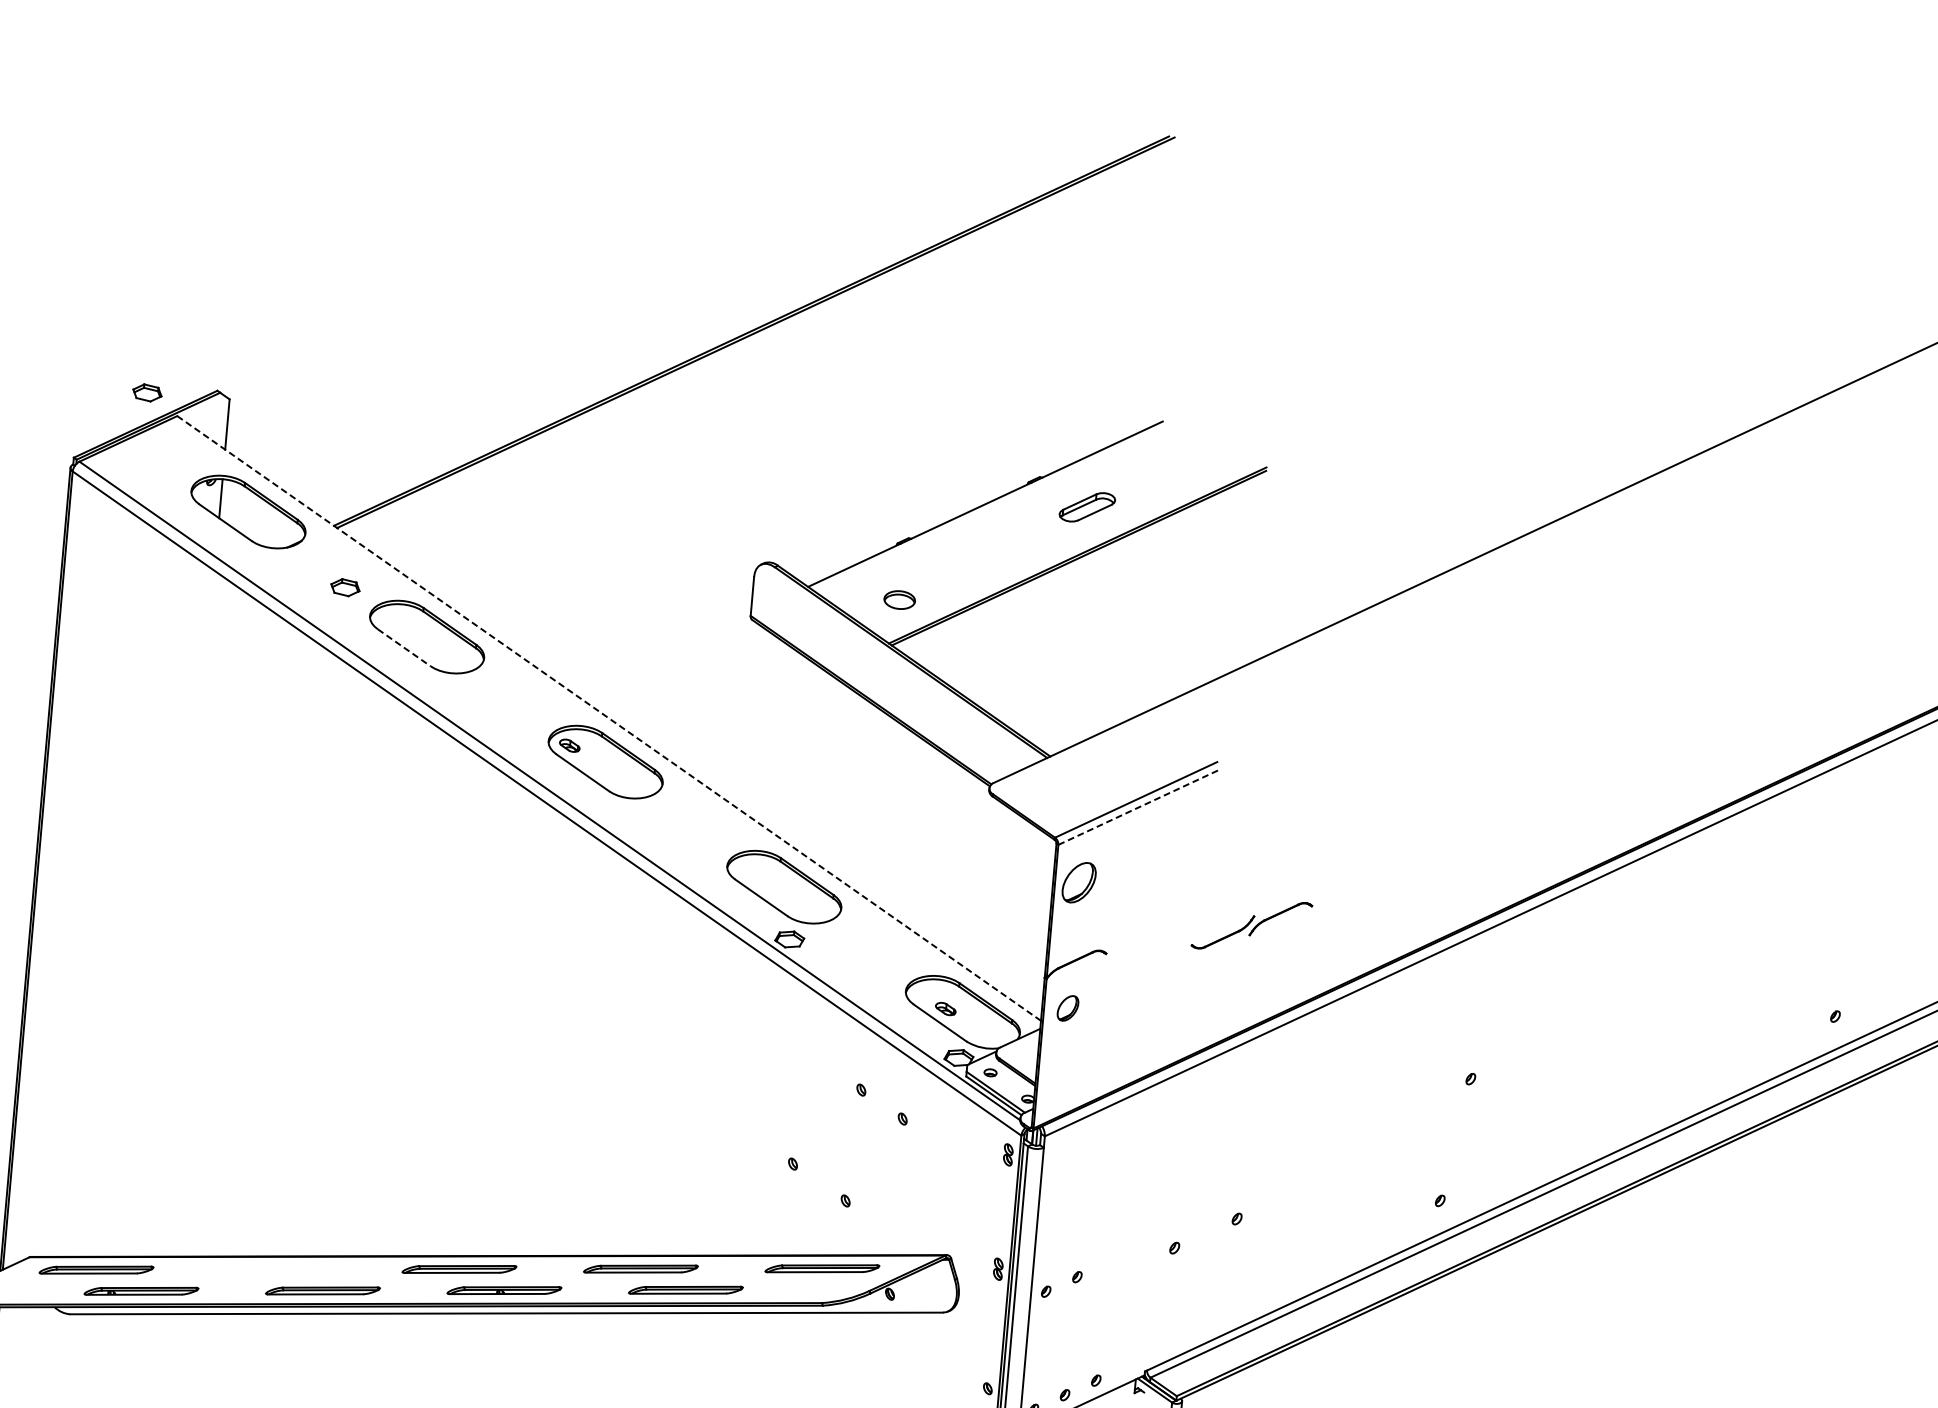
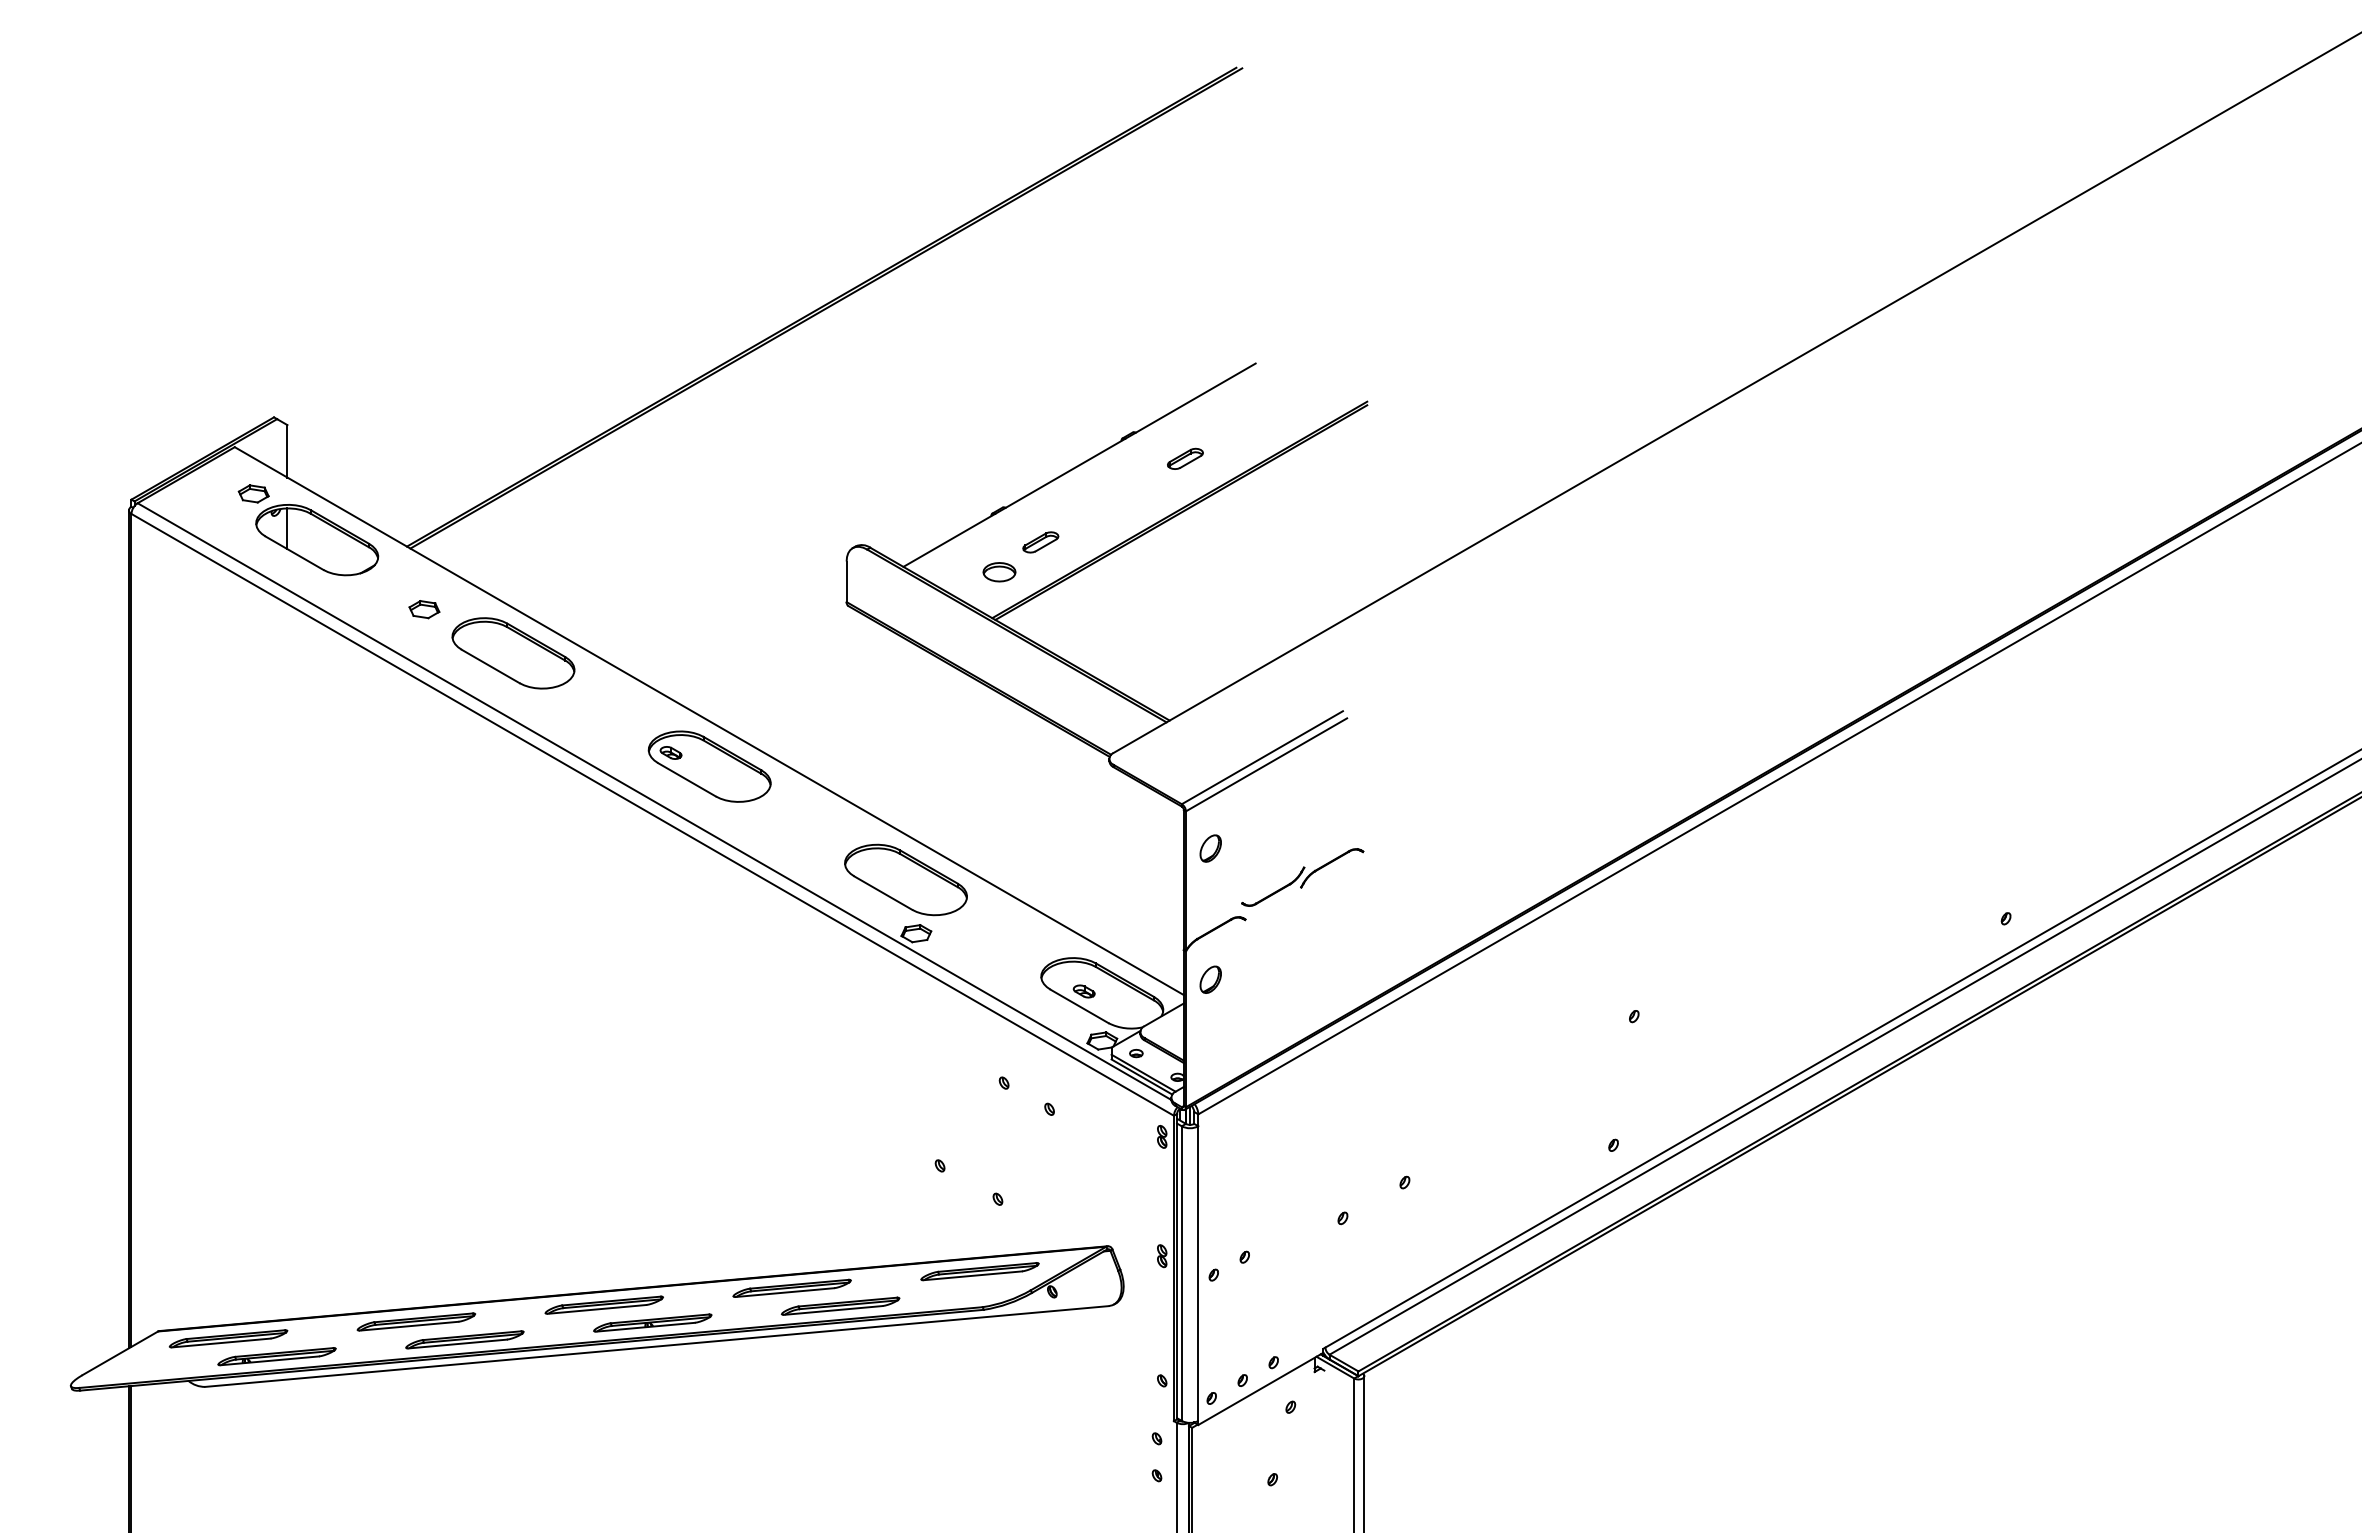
part: (147, 392) -> (253, 493), moved
part: (1087, 506) -> (1185, 458), size x0.62
part: (941, 575) -> (1040, 542), added
line: (404, 647) -> (491, 666), dashed -> solid
line: (609, 718) -> (709, 721), dashed -> solid
line: (1139, 806) -> (1266, 764), dashed -> solid
part: (1078, 882) -> (1210, 848), size x0.62
part: (1251, 925) -> (1302, 877), moved
part: (278, 1269) -> (416, 1321), added

